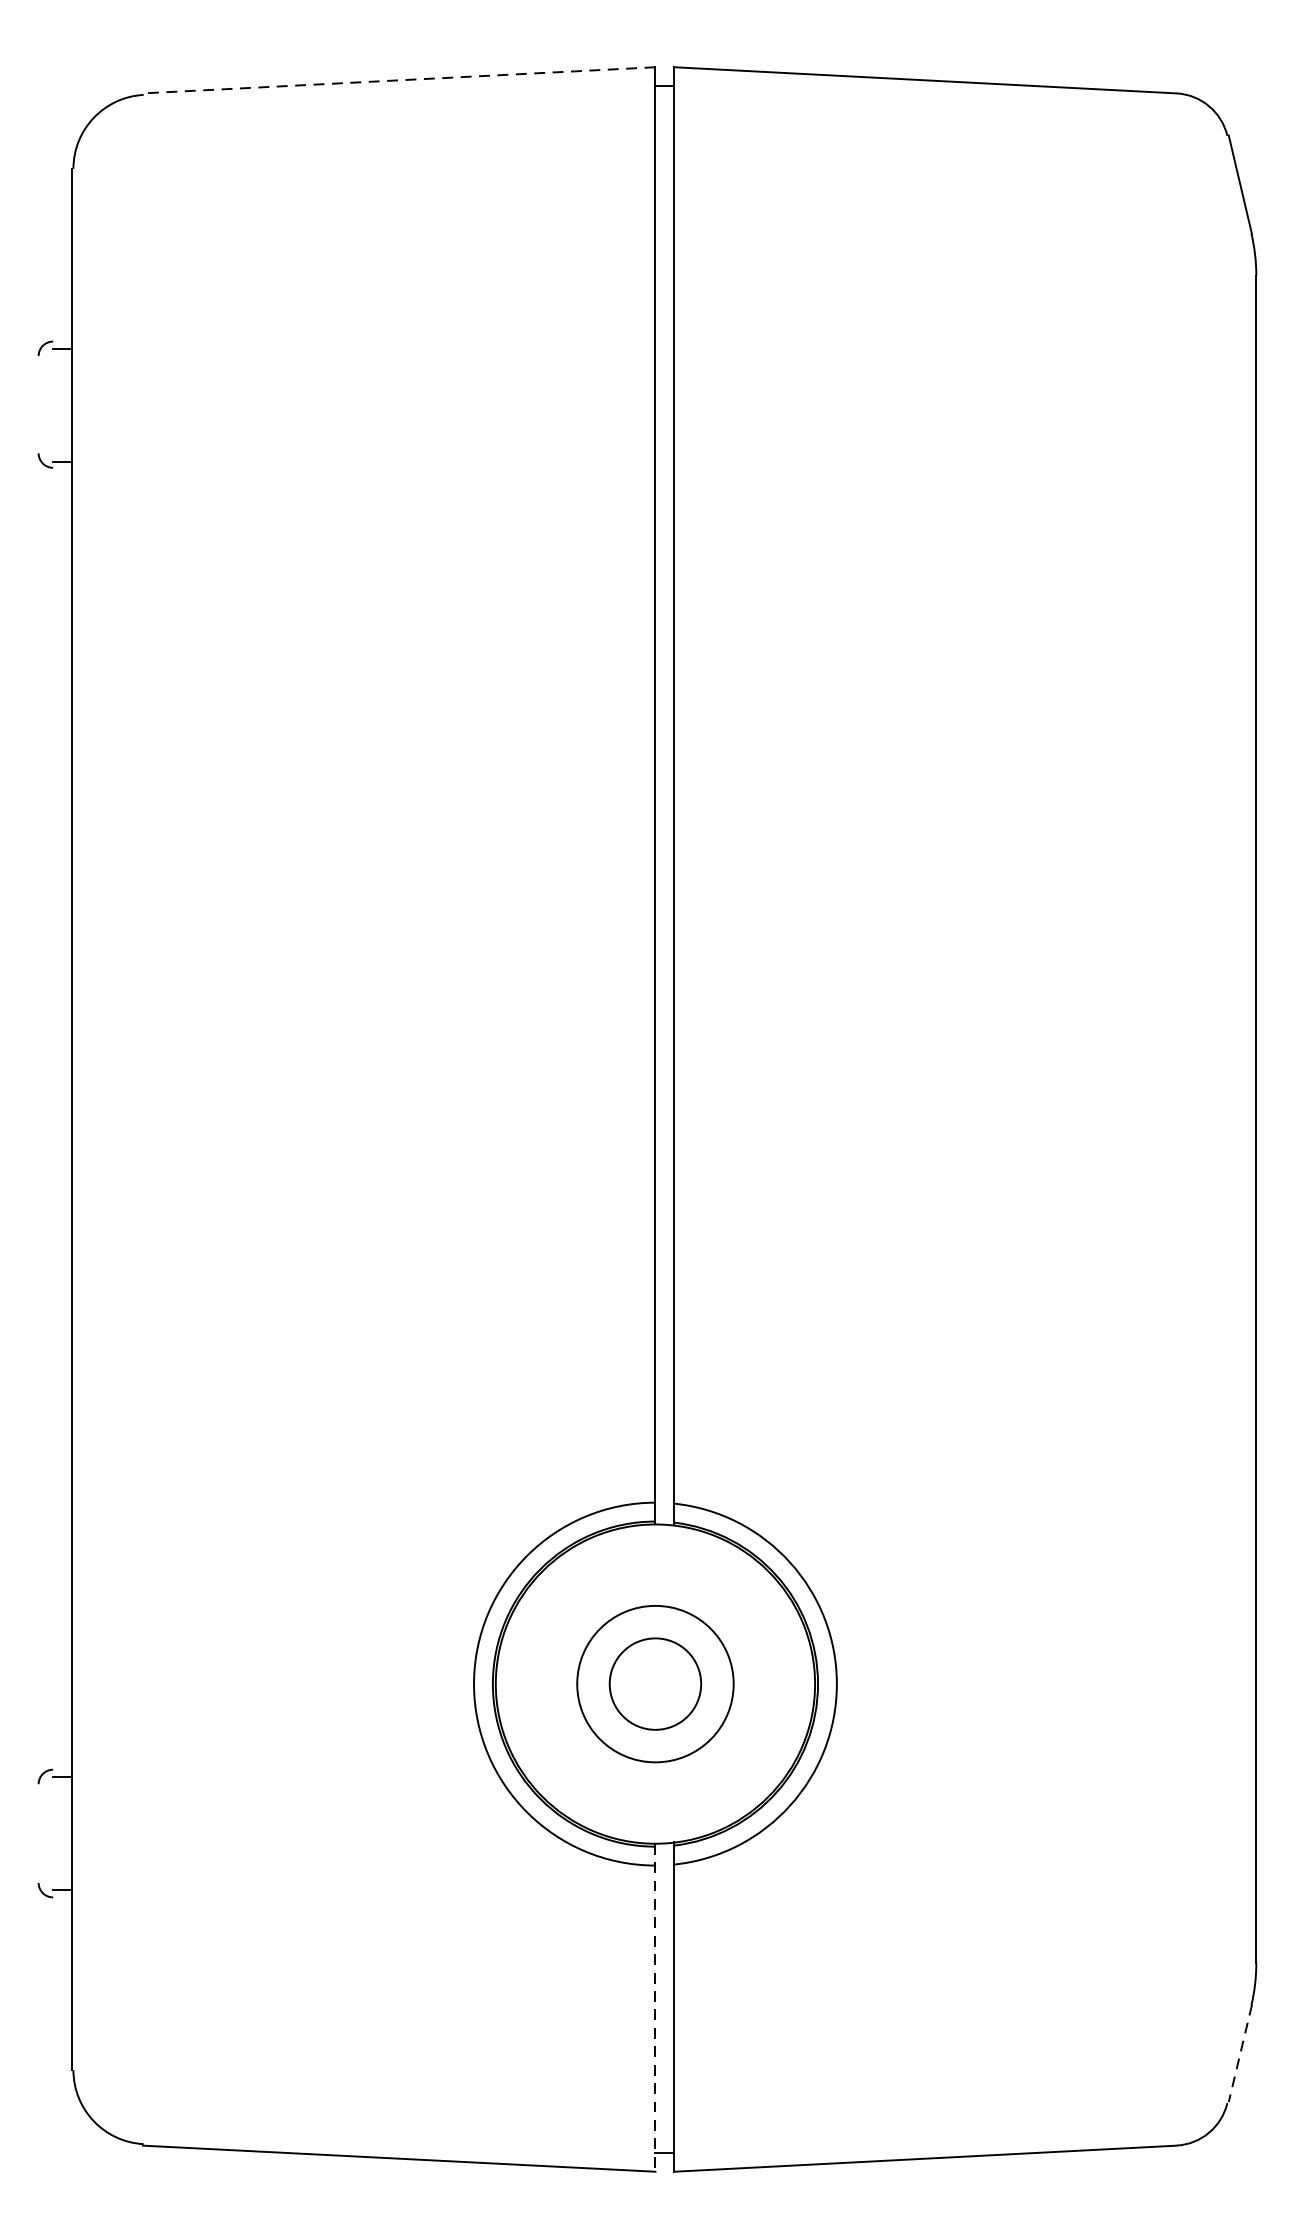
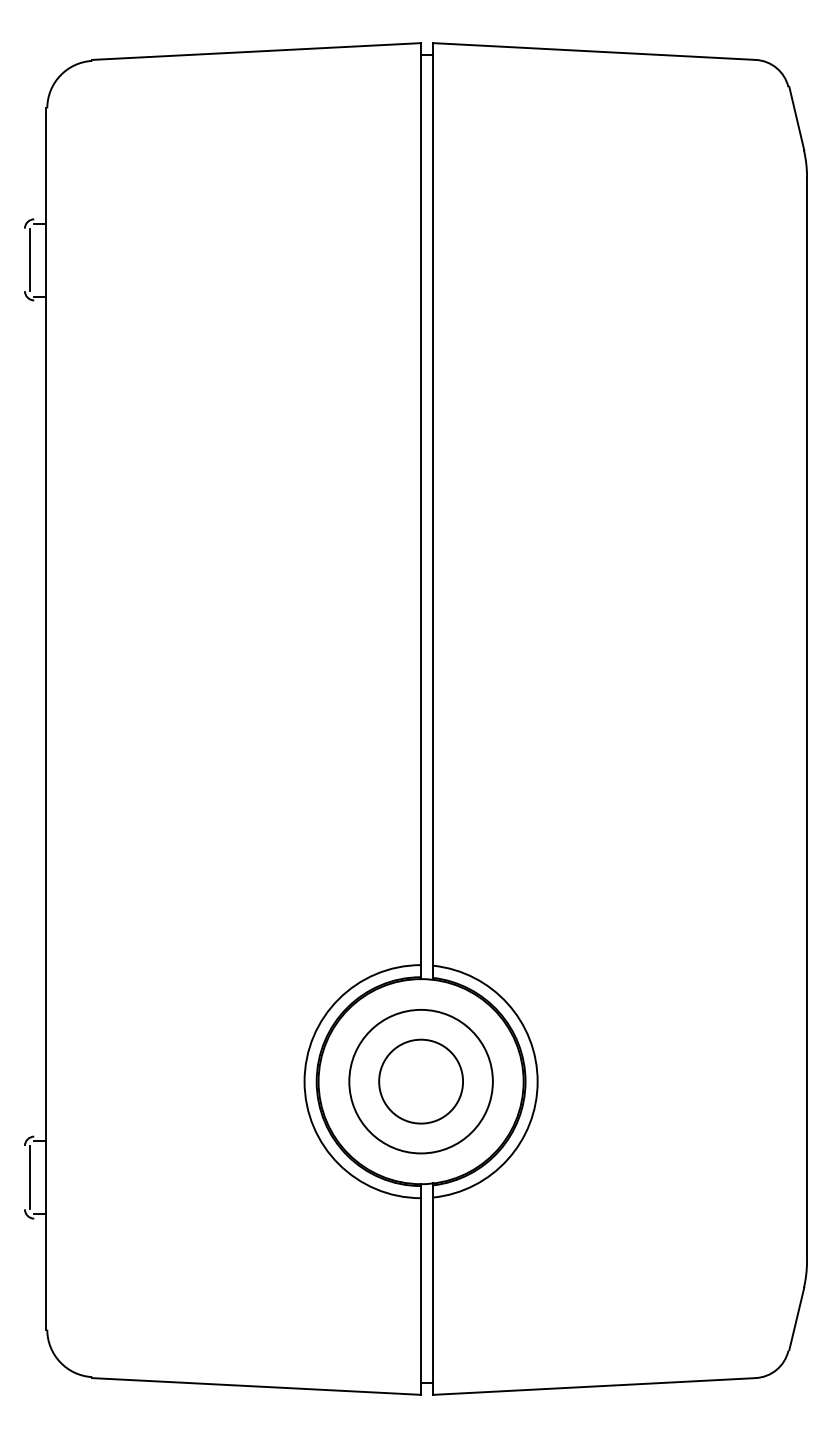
line: (399, 80) -> (256, 51), dashed -> solid
line: (45, 404) -> (29, 259), added
circle: (654, 1683) -> (420, 1081), size x1.43
circle: (656, 1683) -> (421, 1081), size x1.43
line: (45, 1833) -> (29, 1177), added
line: (656, 2009) -> (421, 1290), dashed -> solid
line: (1239, 2054) -> (796, 1319), dashed -> solid

